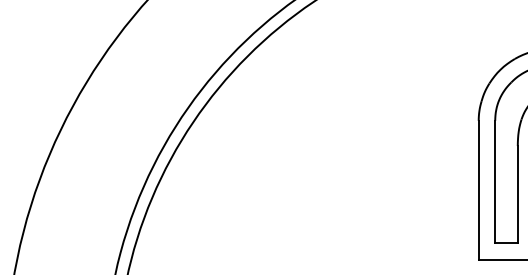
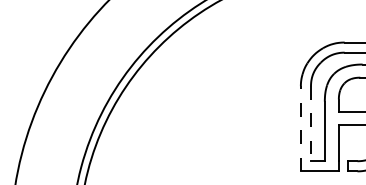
line: (494, 181) -> (310, 123), solid -> dashed
line: (478, 189) -> (300, 128), solid -> dashed

